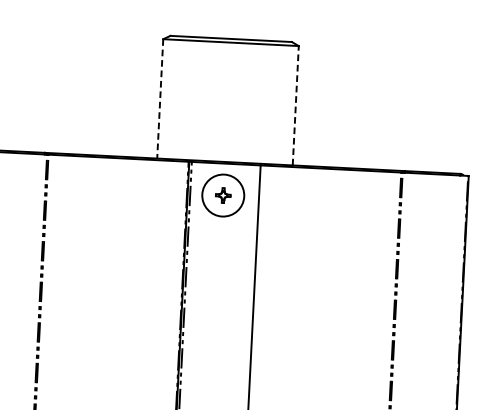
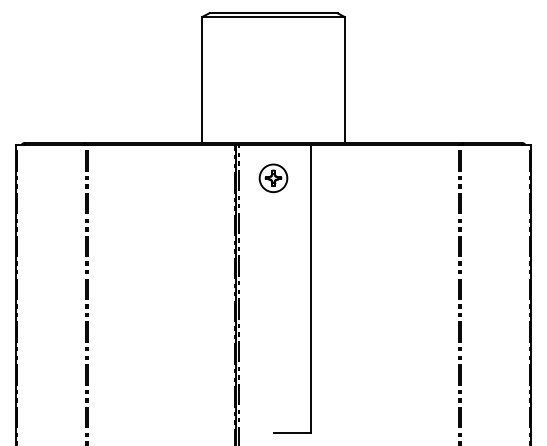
line: (160, 99) -> (202, 80), dashed -> solid
line: (295, 106) -> (344, 80), dashed -> solid
circle: (223, 195) -> (273, 178), size x0.62

